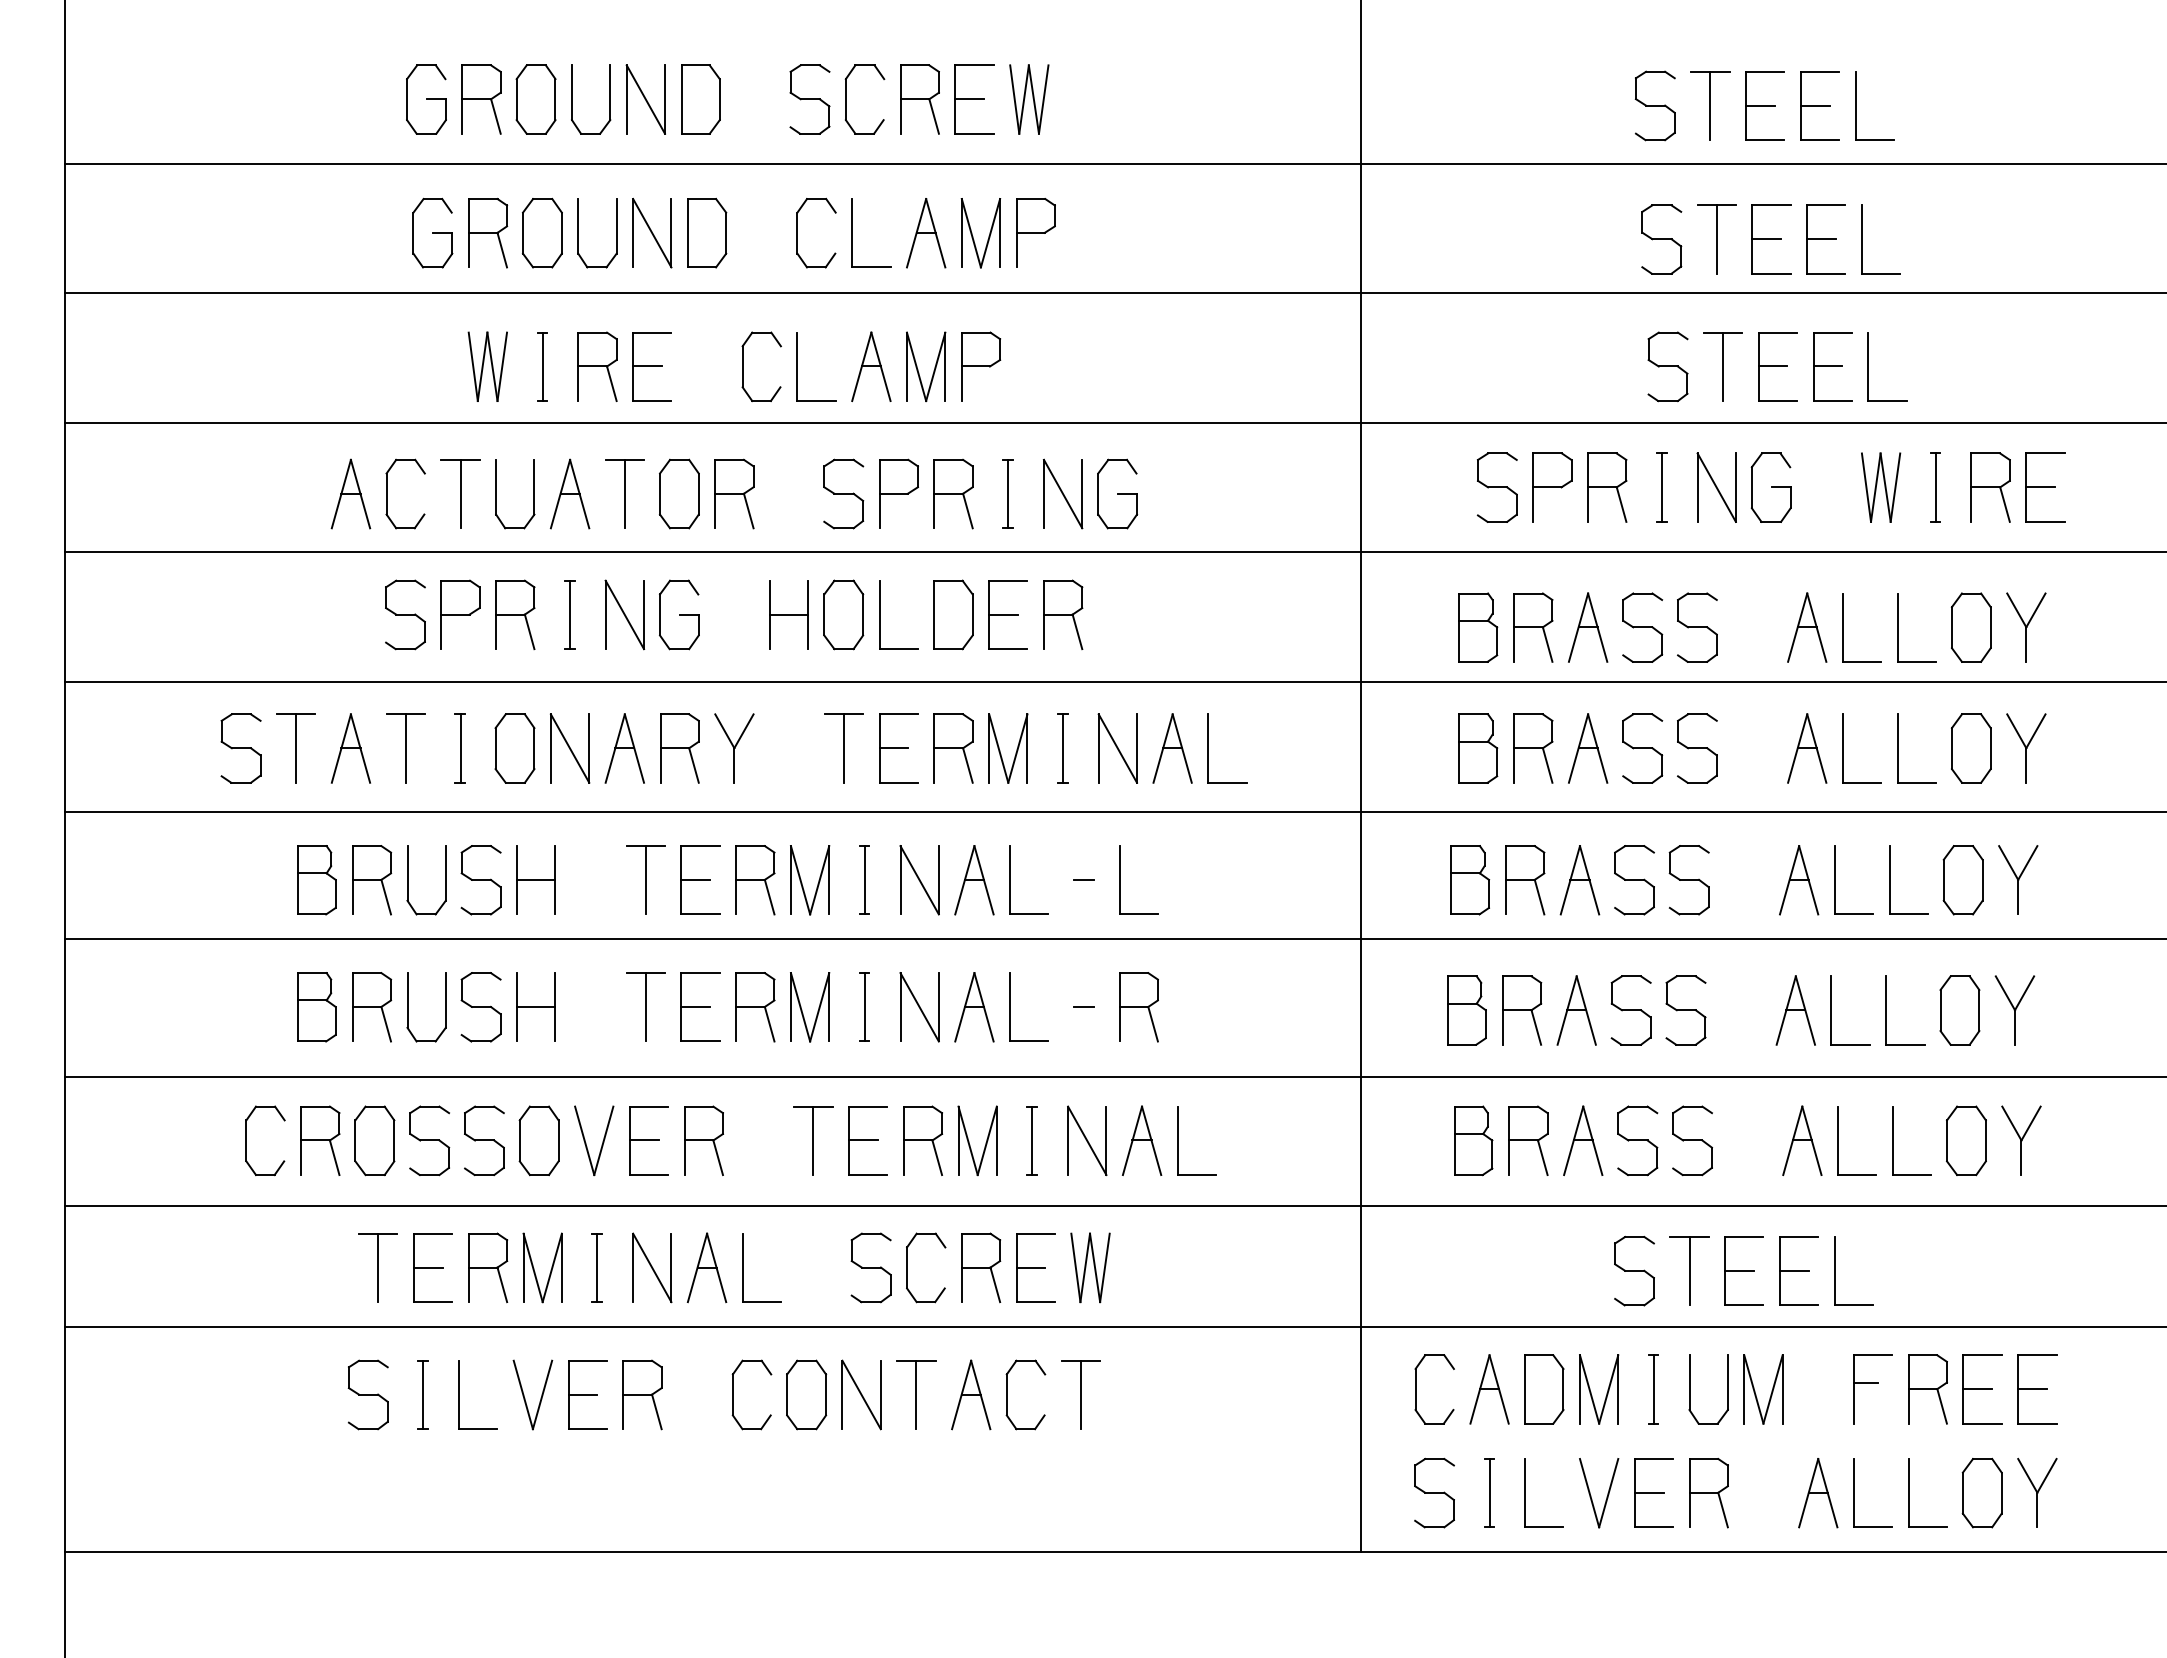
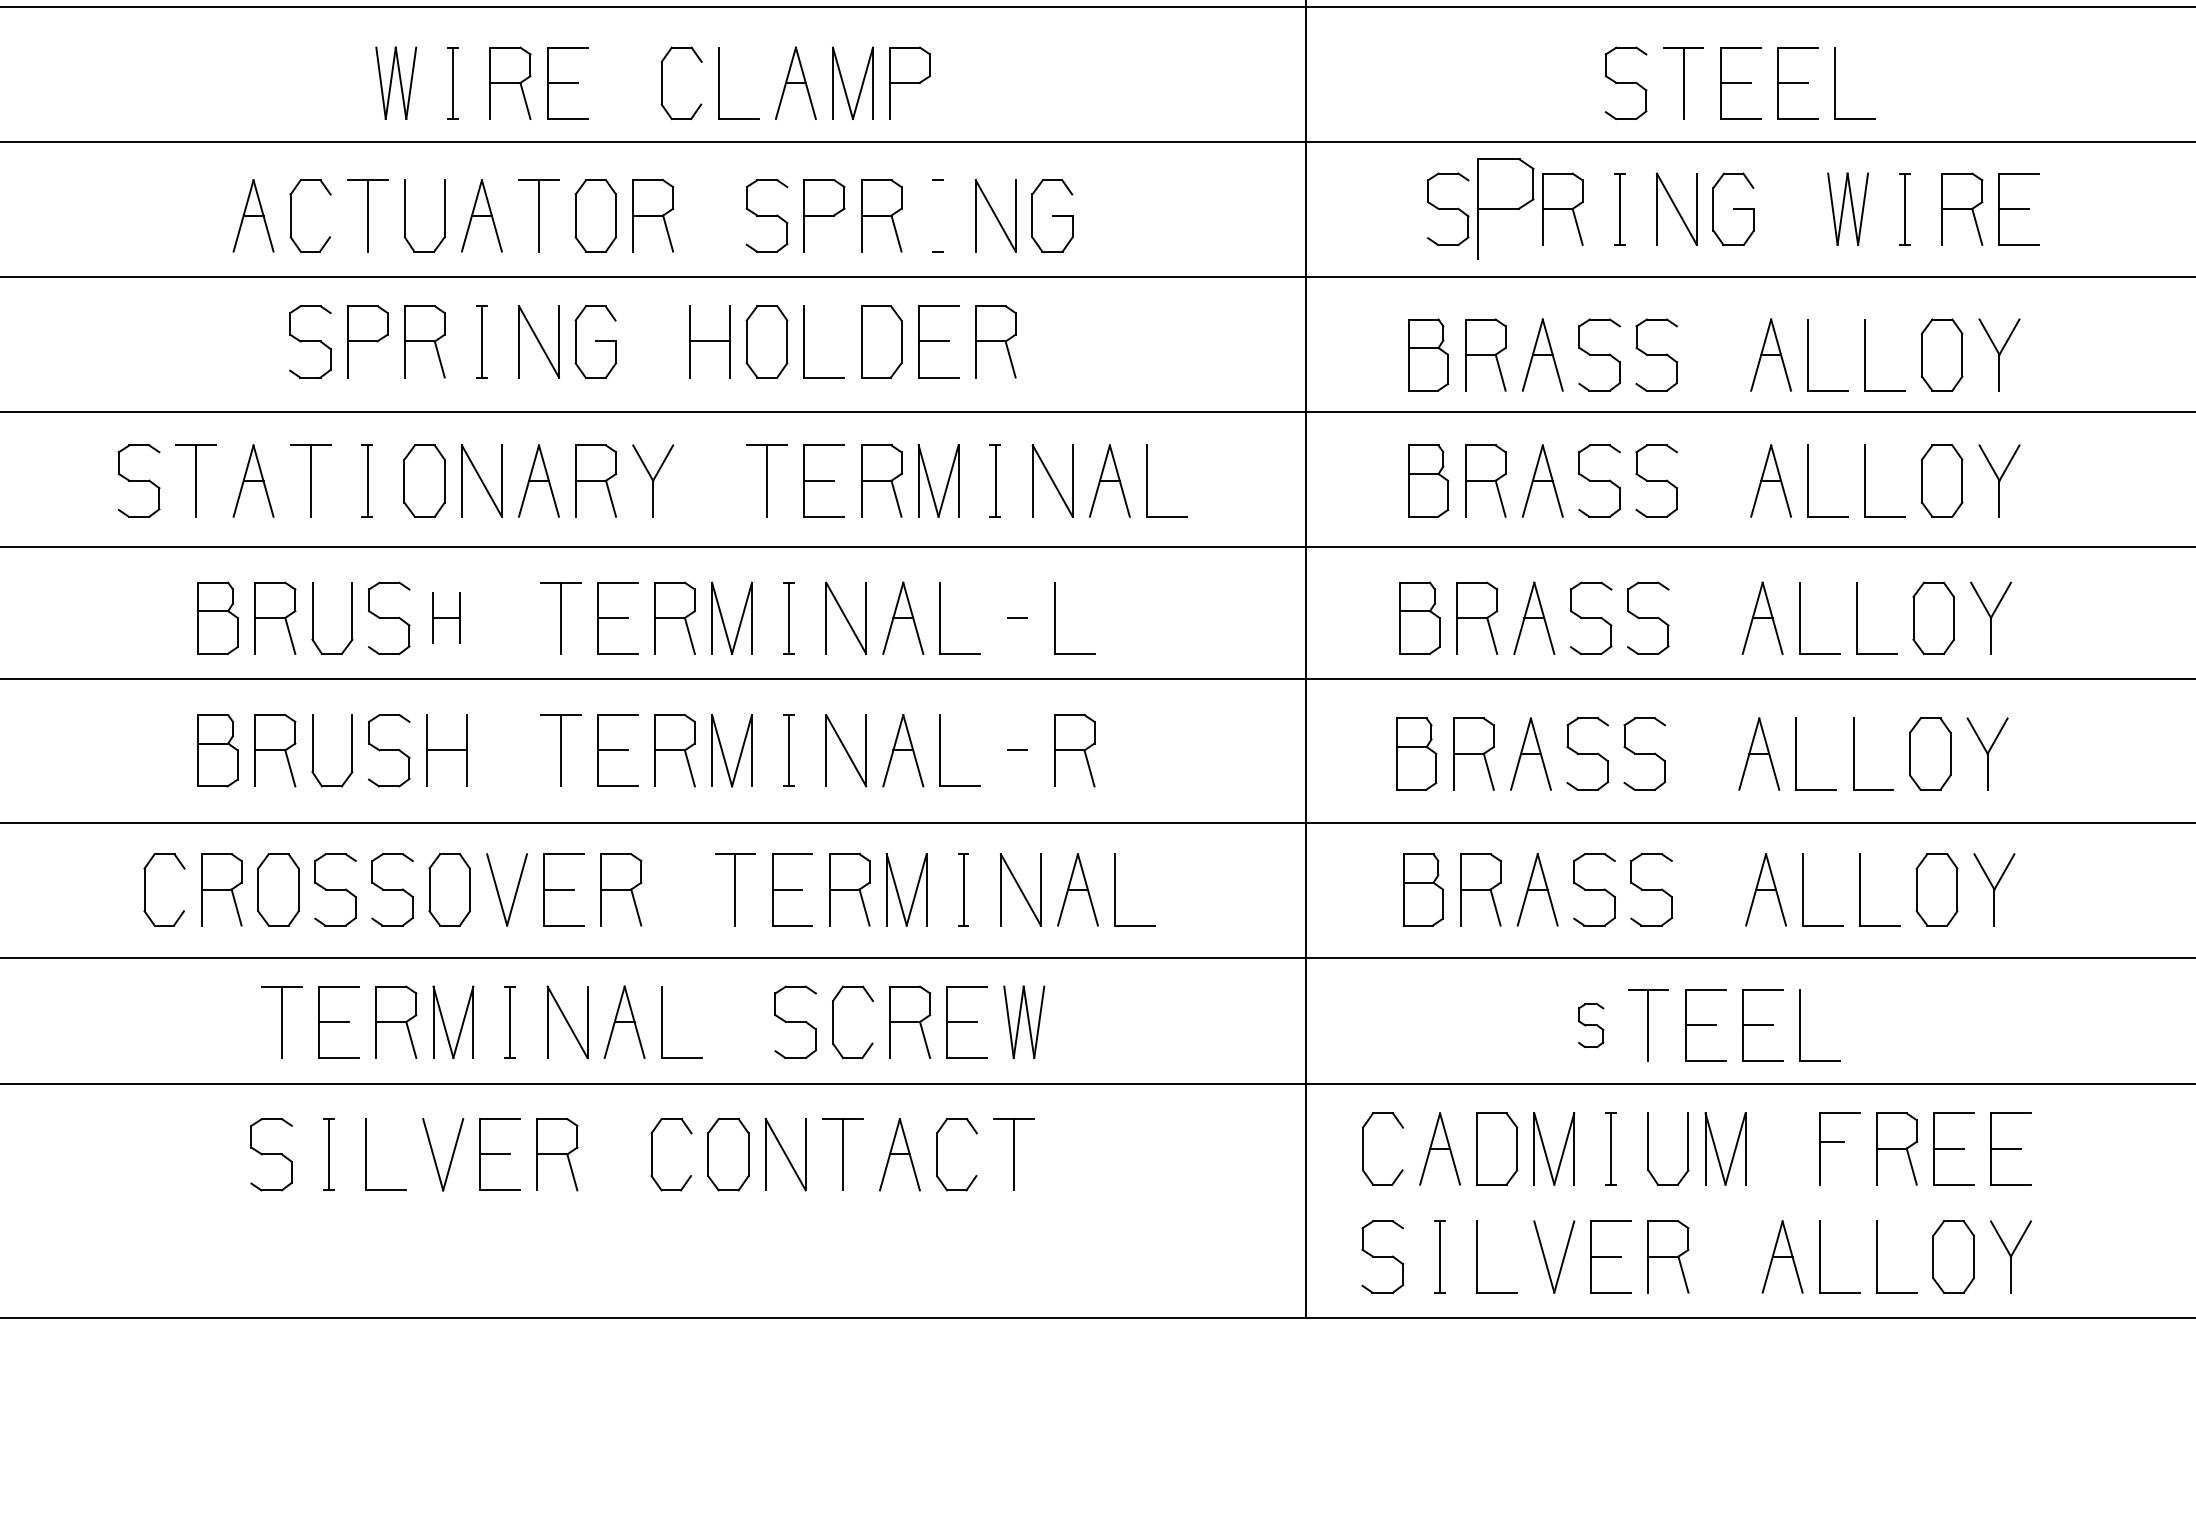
part: (1552, 487) -> (1505, 209), size x1.4
line: (1008, 493) -> (938, 215), removed
part: (535, 879) -> (445, 617), size x0.7
part: (1634, 1270) -> (1591, 1025), size x0.6

